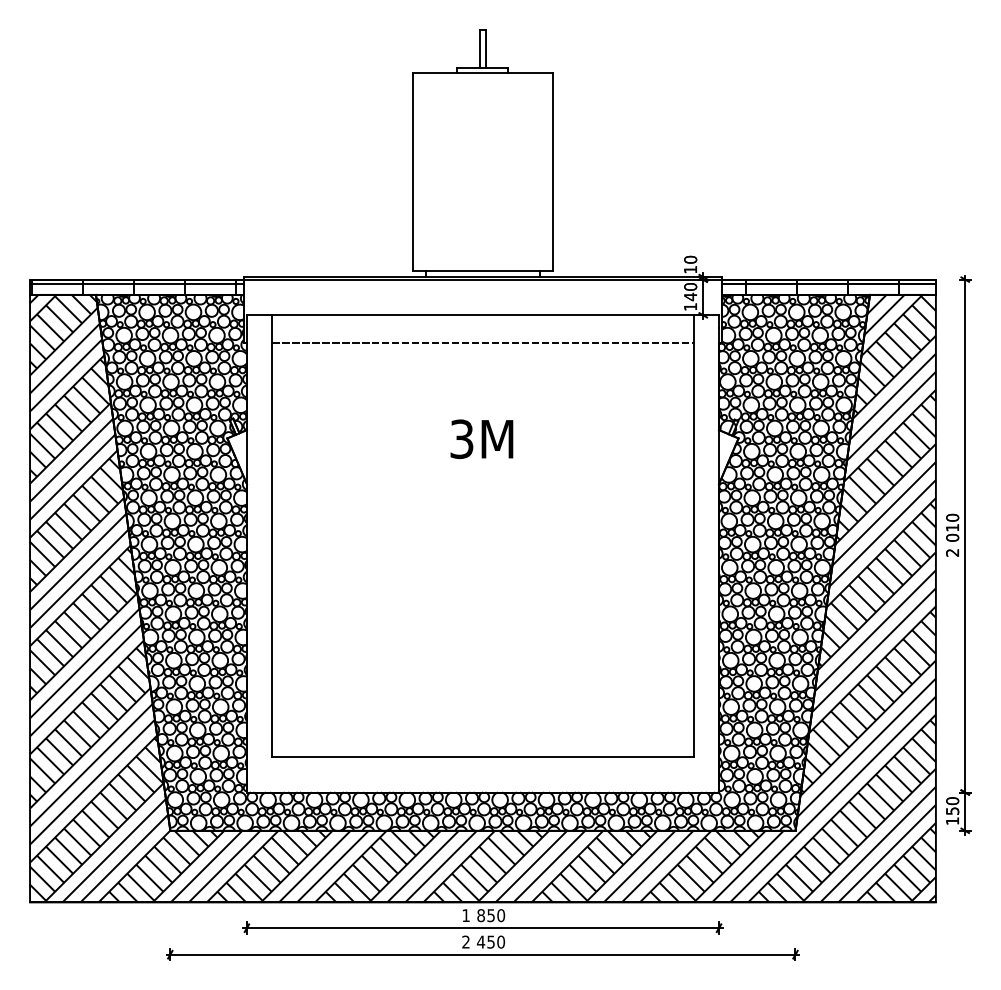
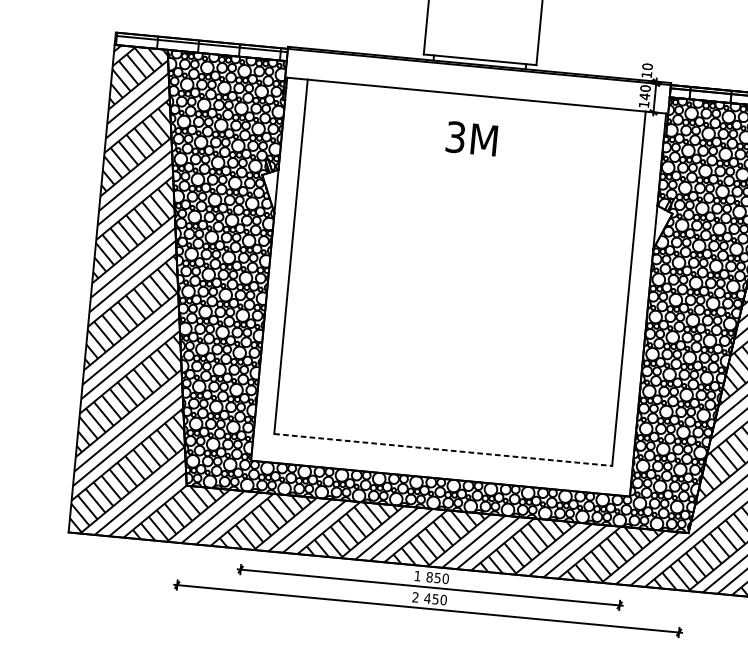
line: (482, 343) -> (474, 118), removed
text: (481, 438) -> (471, 138), moved
line: (482, 756) -> (442, 449), solid -> dashed

